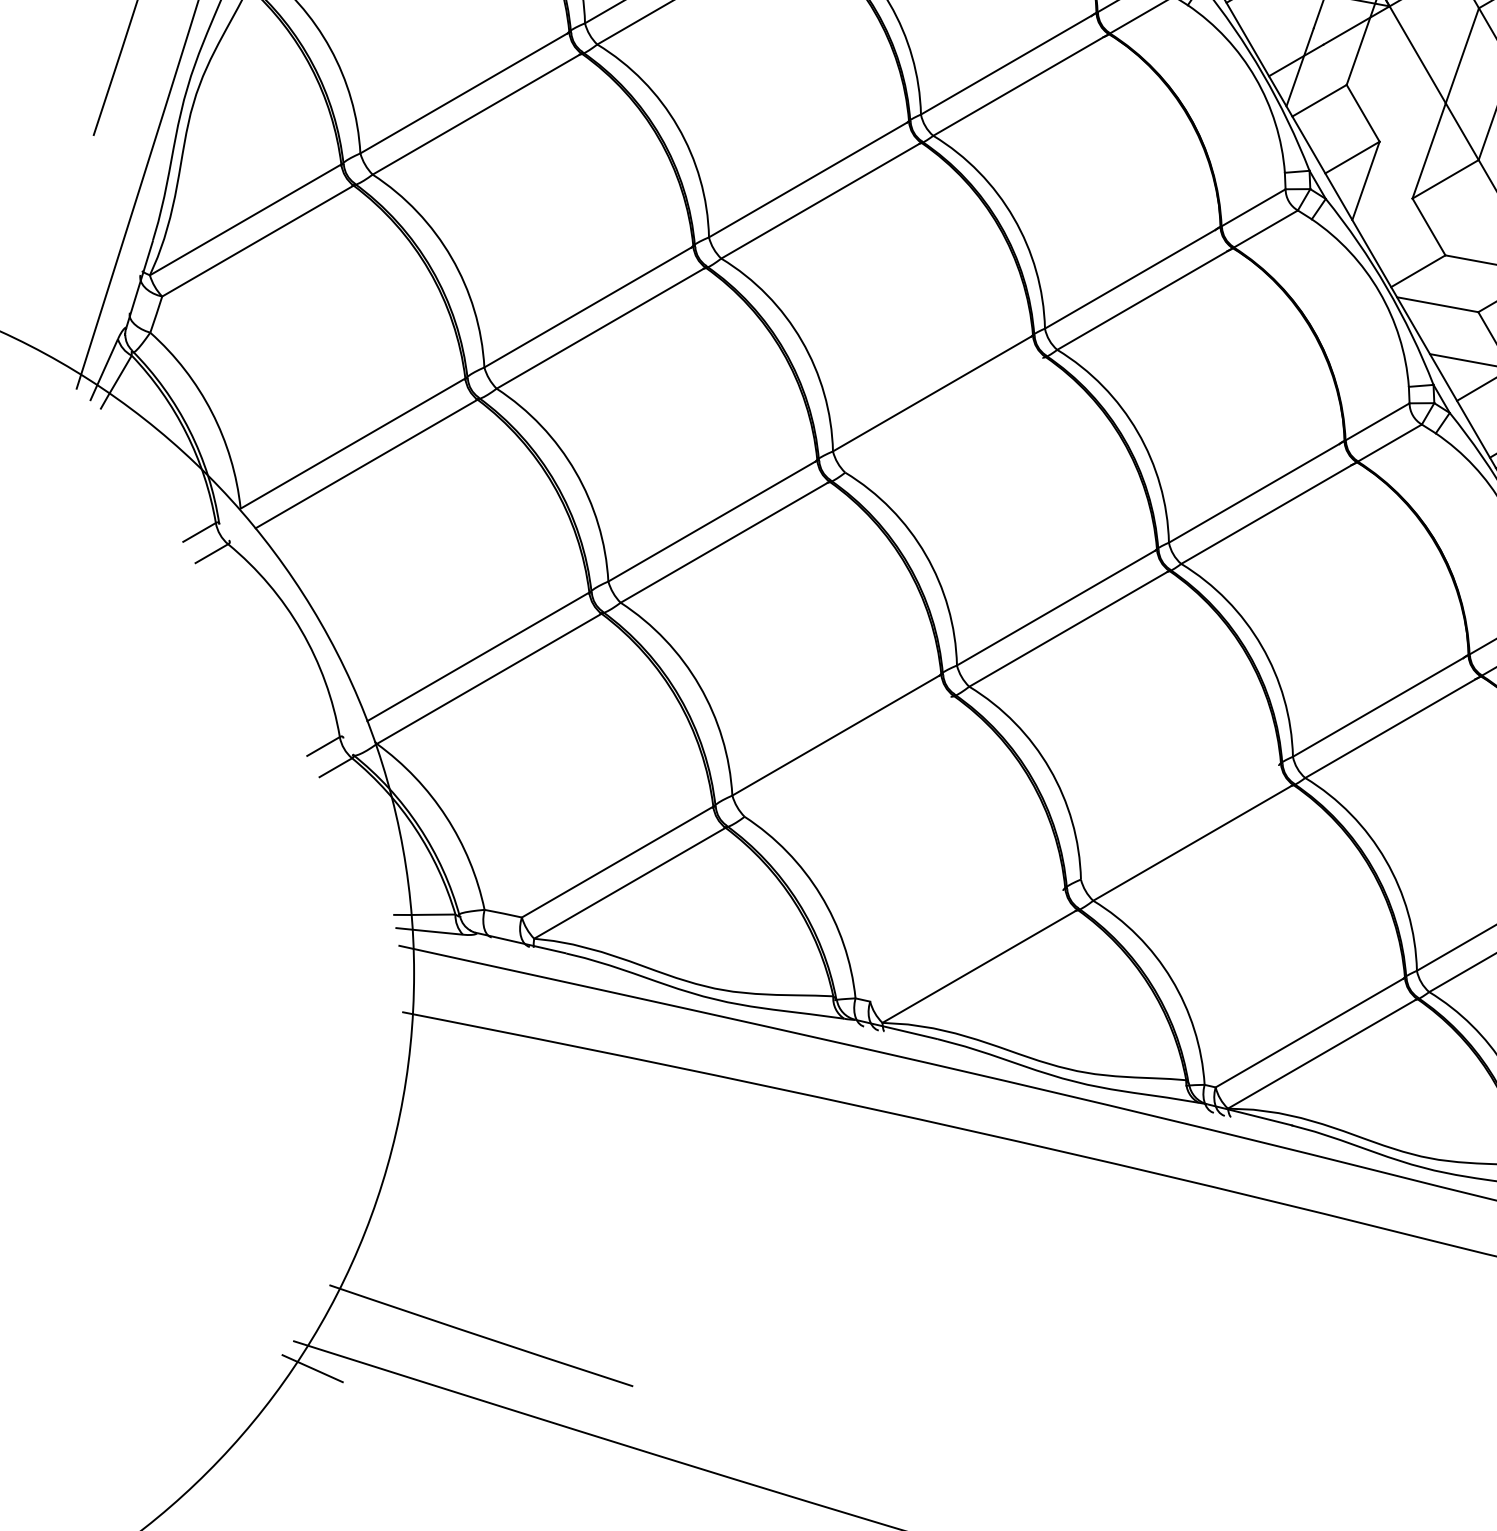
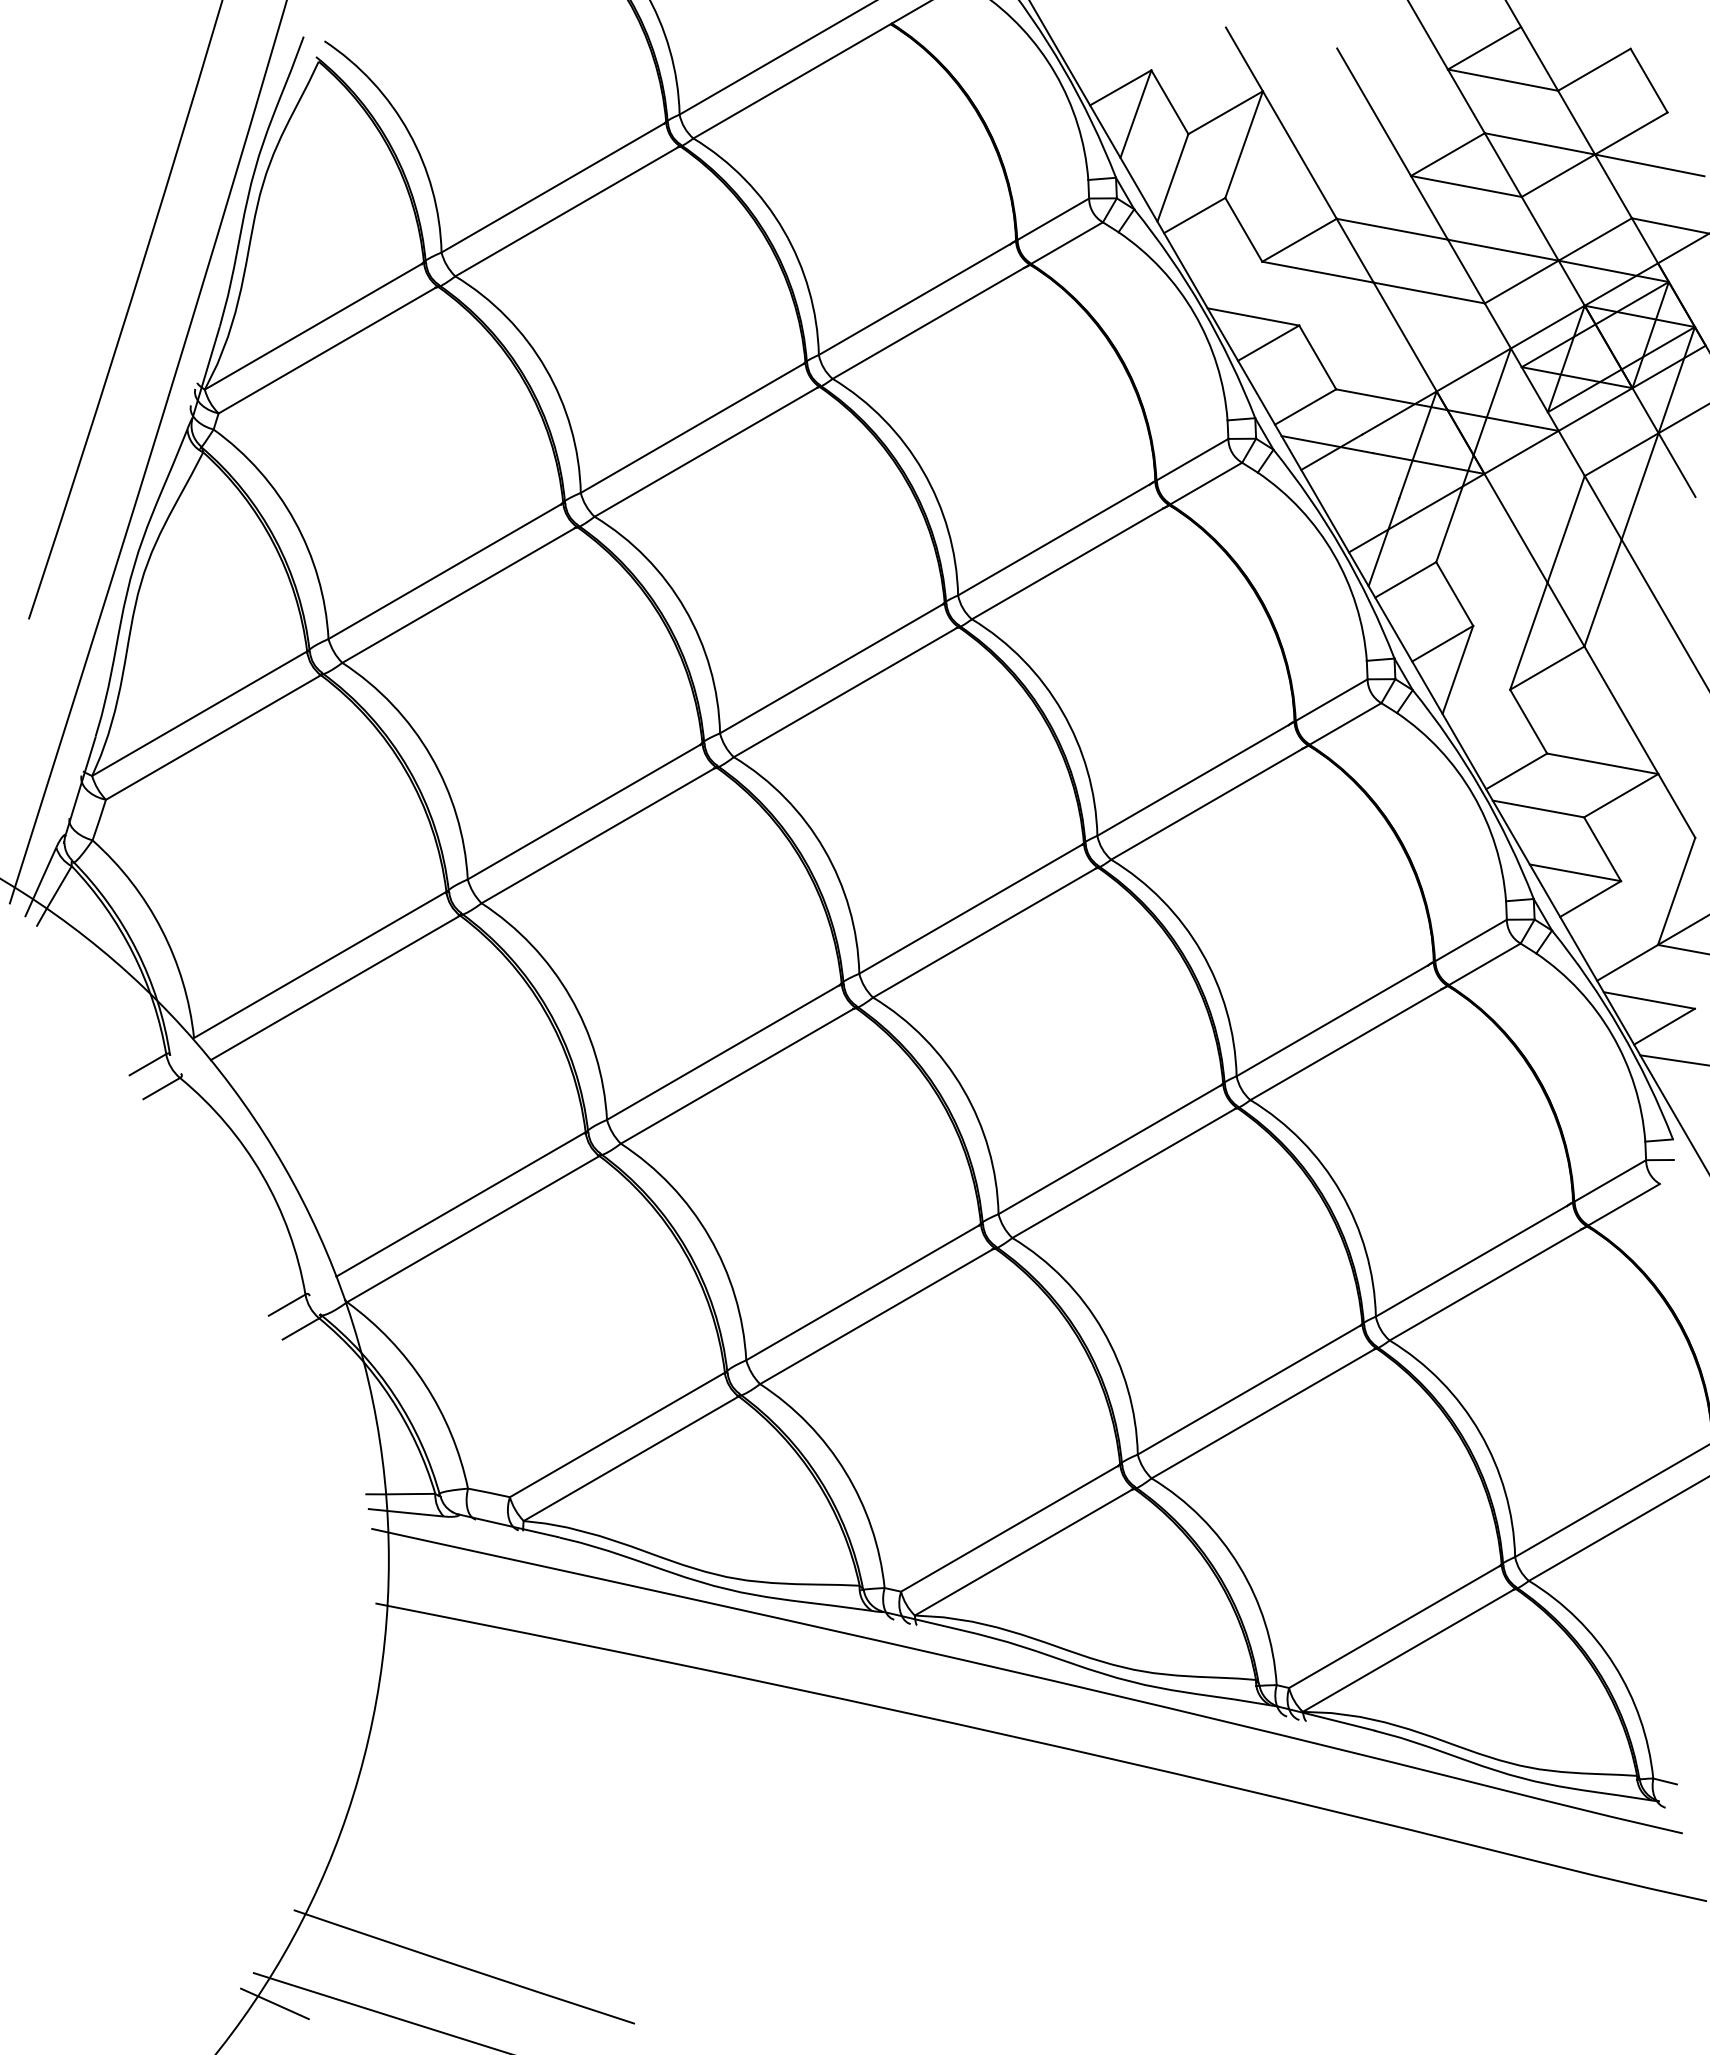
line: (945, 414) -> (985, 932), added
line: (849, 756) -> (877, 1316), added
line: (1180, 821) -> (1249, 1389), added
line: (967, 944) -> (1010, 1527), added

